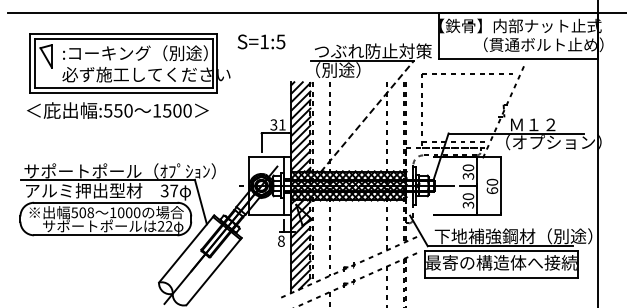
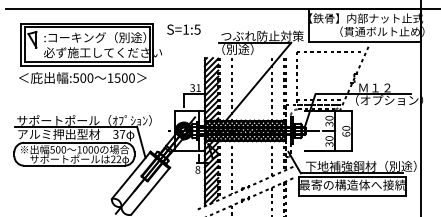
text: (118, 110) -> (83, 77), :550 -> :500
line: (367, 116) -> (258, 82), dashed -> solid
text: (90, 212) -> (63, 149), 508 -> 500

